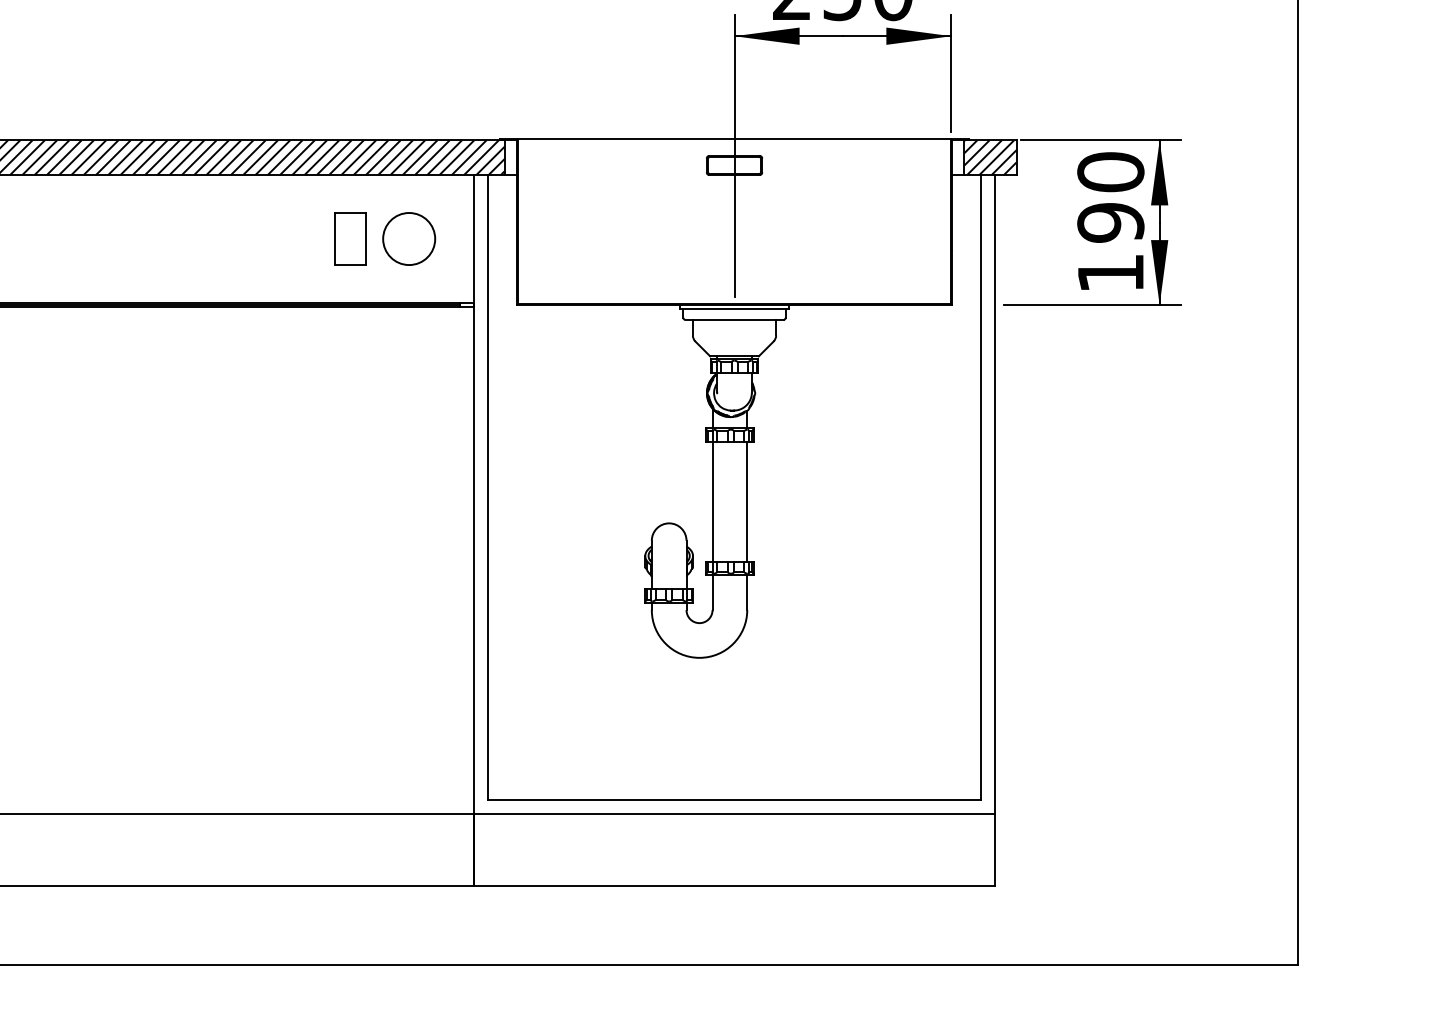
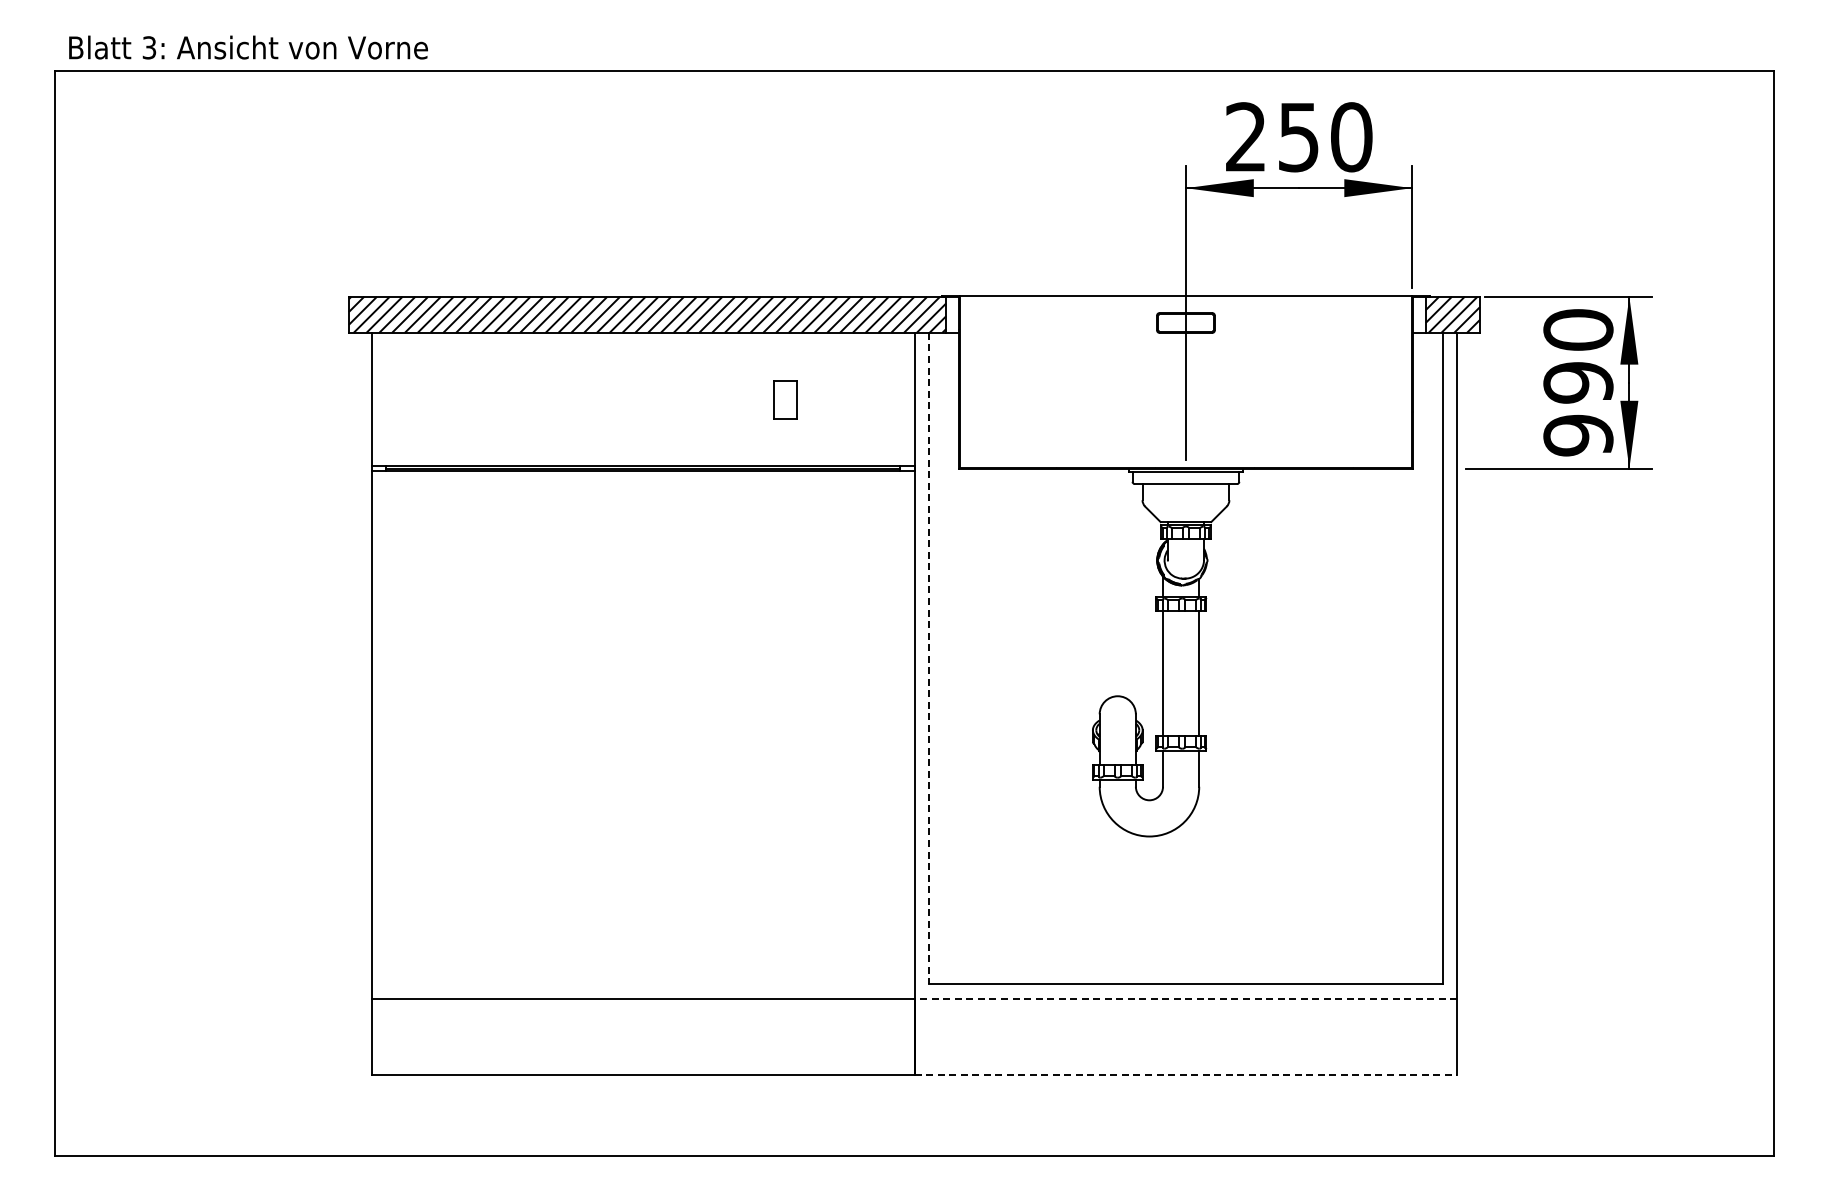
part: (350, 238) -> (785, 399), size x0.7
circle: (409, 238) -> (846, 399), removed
text: (1110, 273) -> (1578, 435), 190 -> 990
line: (487, 487) -> (928, 658), solid -> dashed
line: (734, 813) -> (1185, 998), solid -> dashed
line: (735, 886) -> (1186, 1074), solid -> dashed

